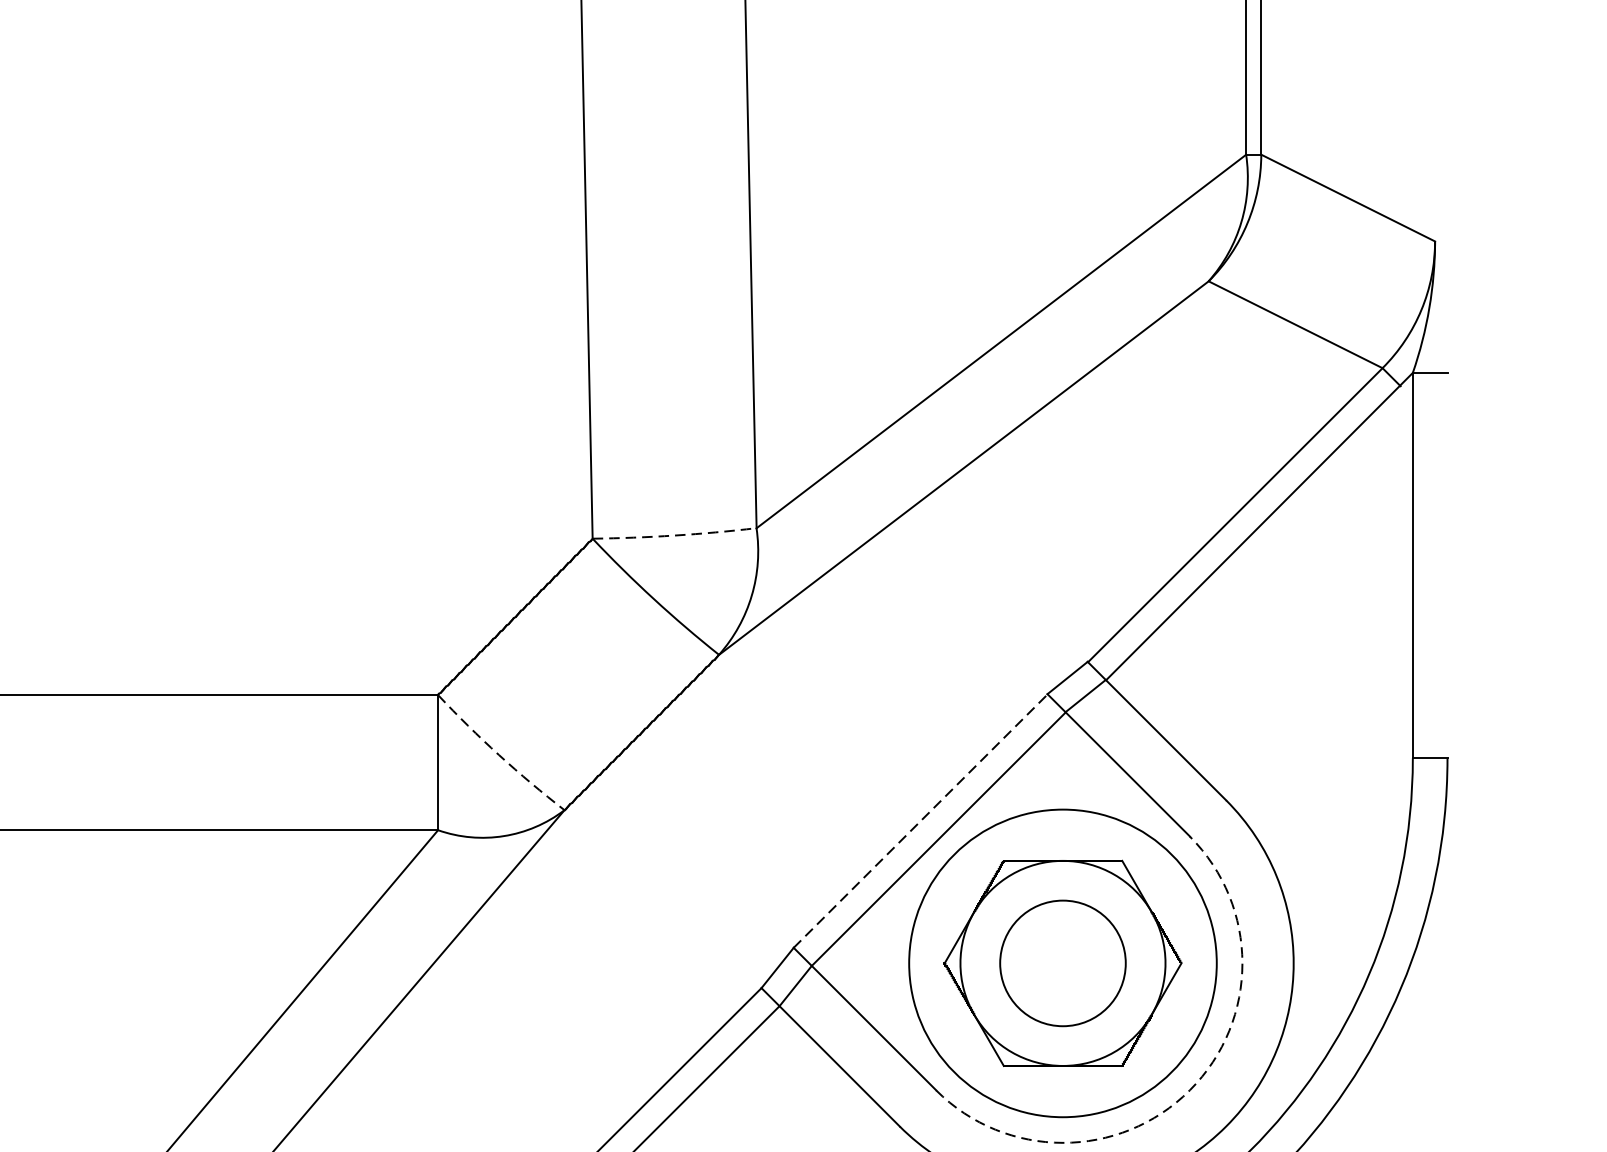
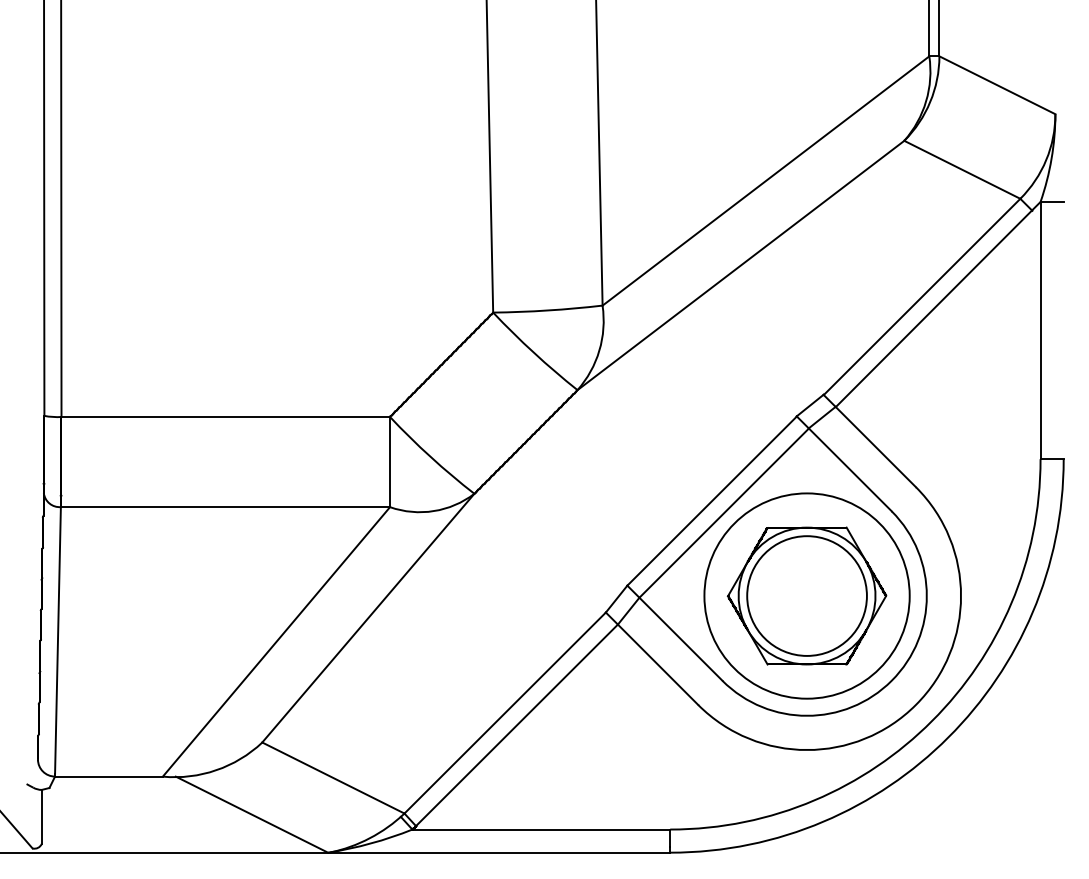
arc: (675, 535) -> (548, 310), dashed -> solid
arc: (498, 755) -> (430, 457), dashed -> solid
line: (921, 821) -> (712, 501), dashed -> solid
circle: (1062, 962) -> (806, 595), size x1.43
arc: (1189, 1089) -> (891, 680), dashed -> solid

